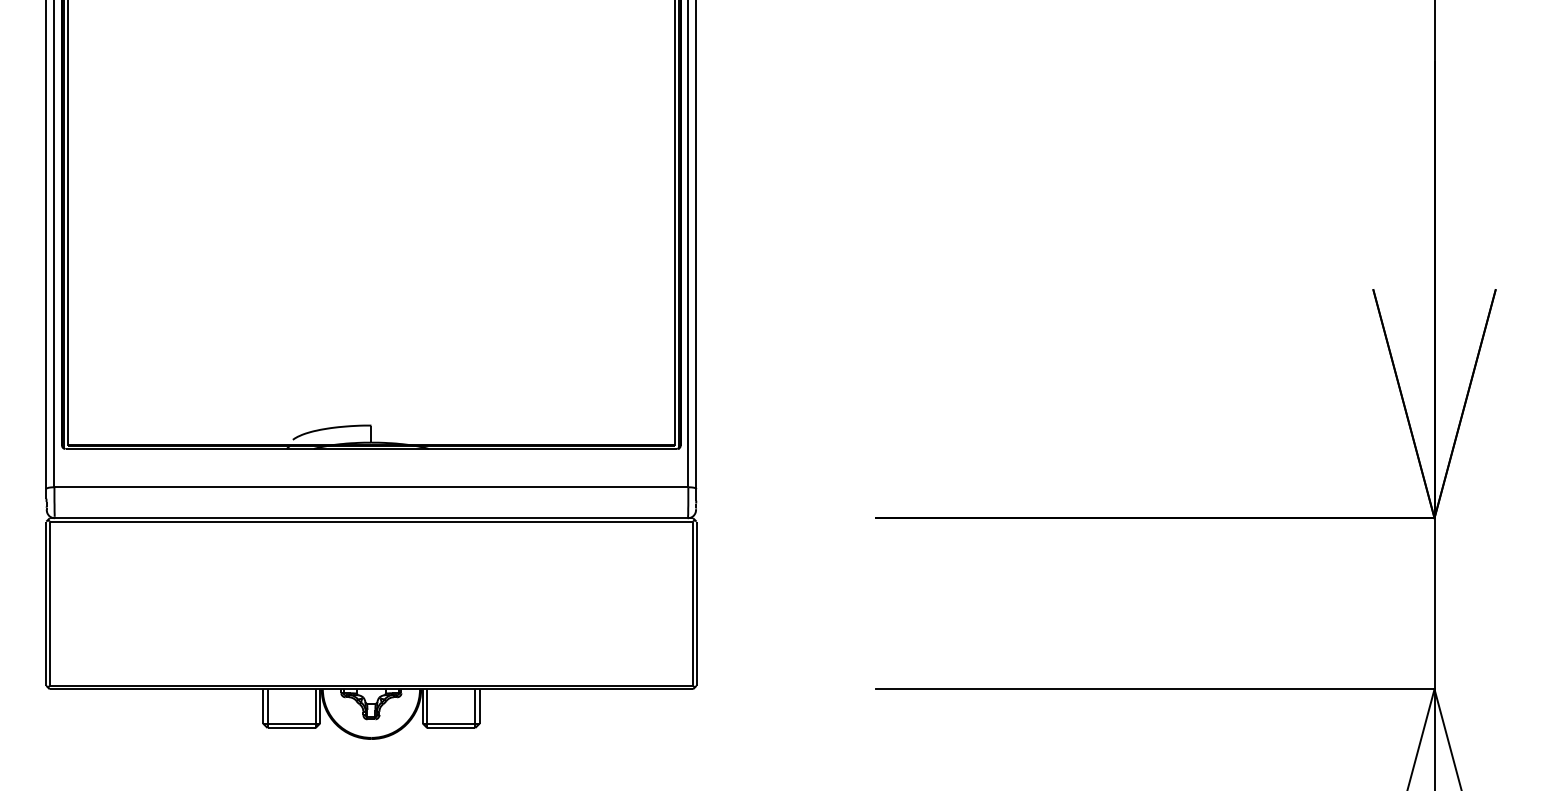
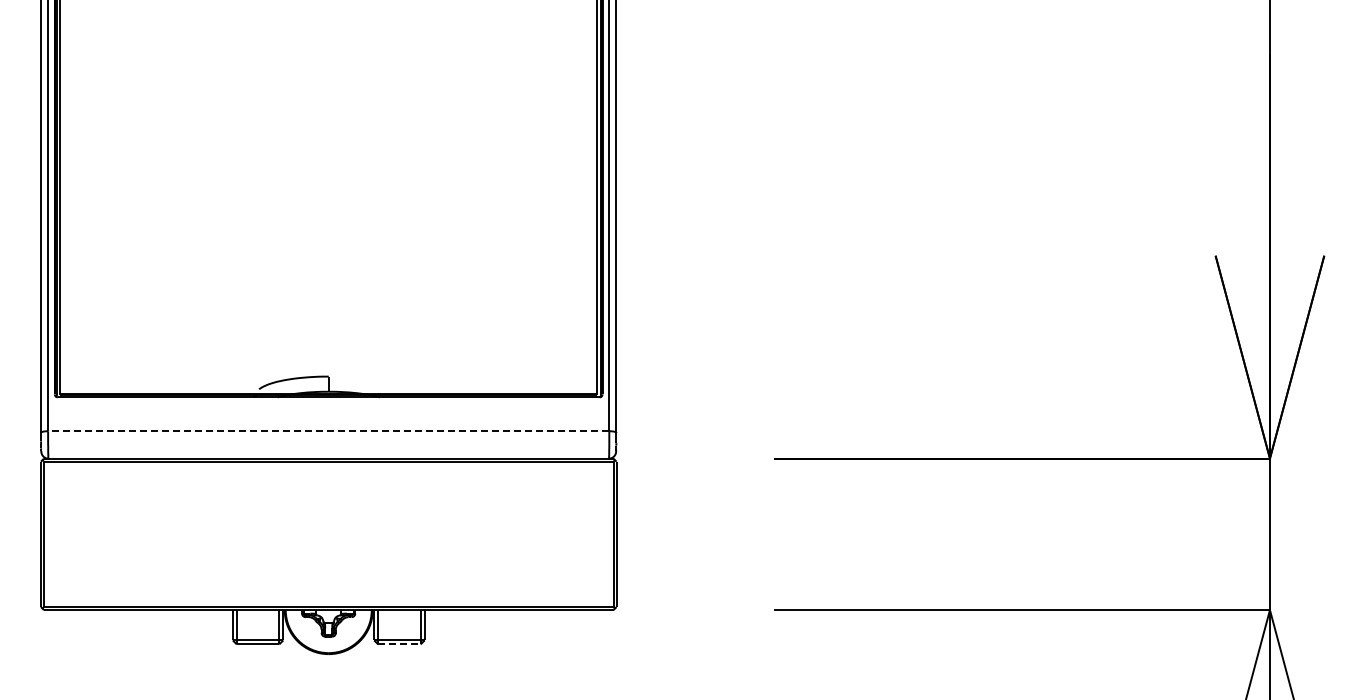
line: (371, 487) -> (328, 431), solid -> dashed
line: (451, 728) -> (399, 644), solid -> dashed

